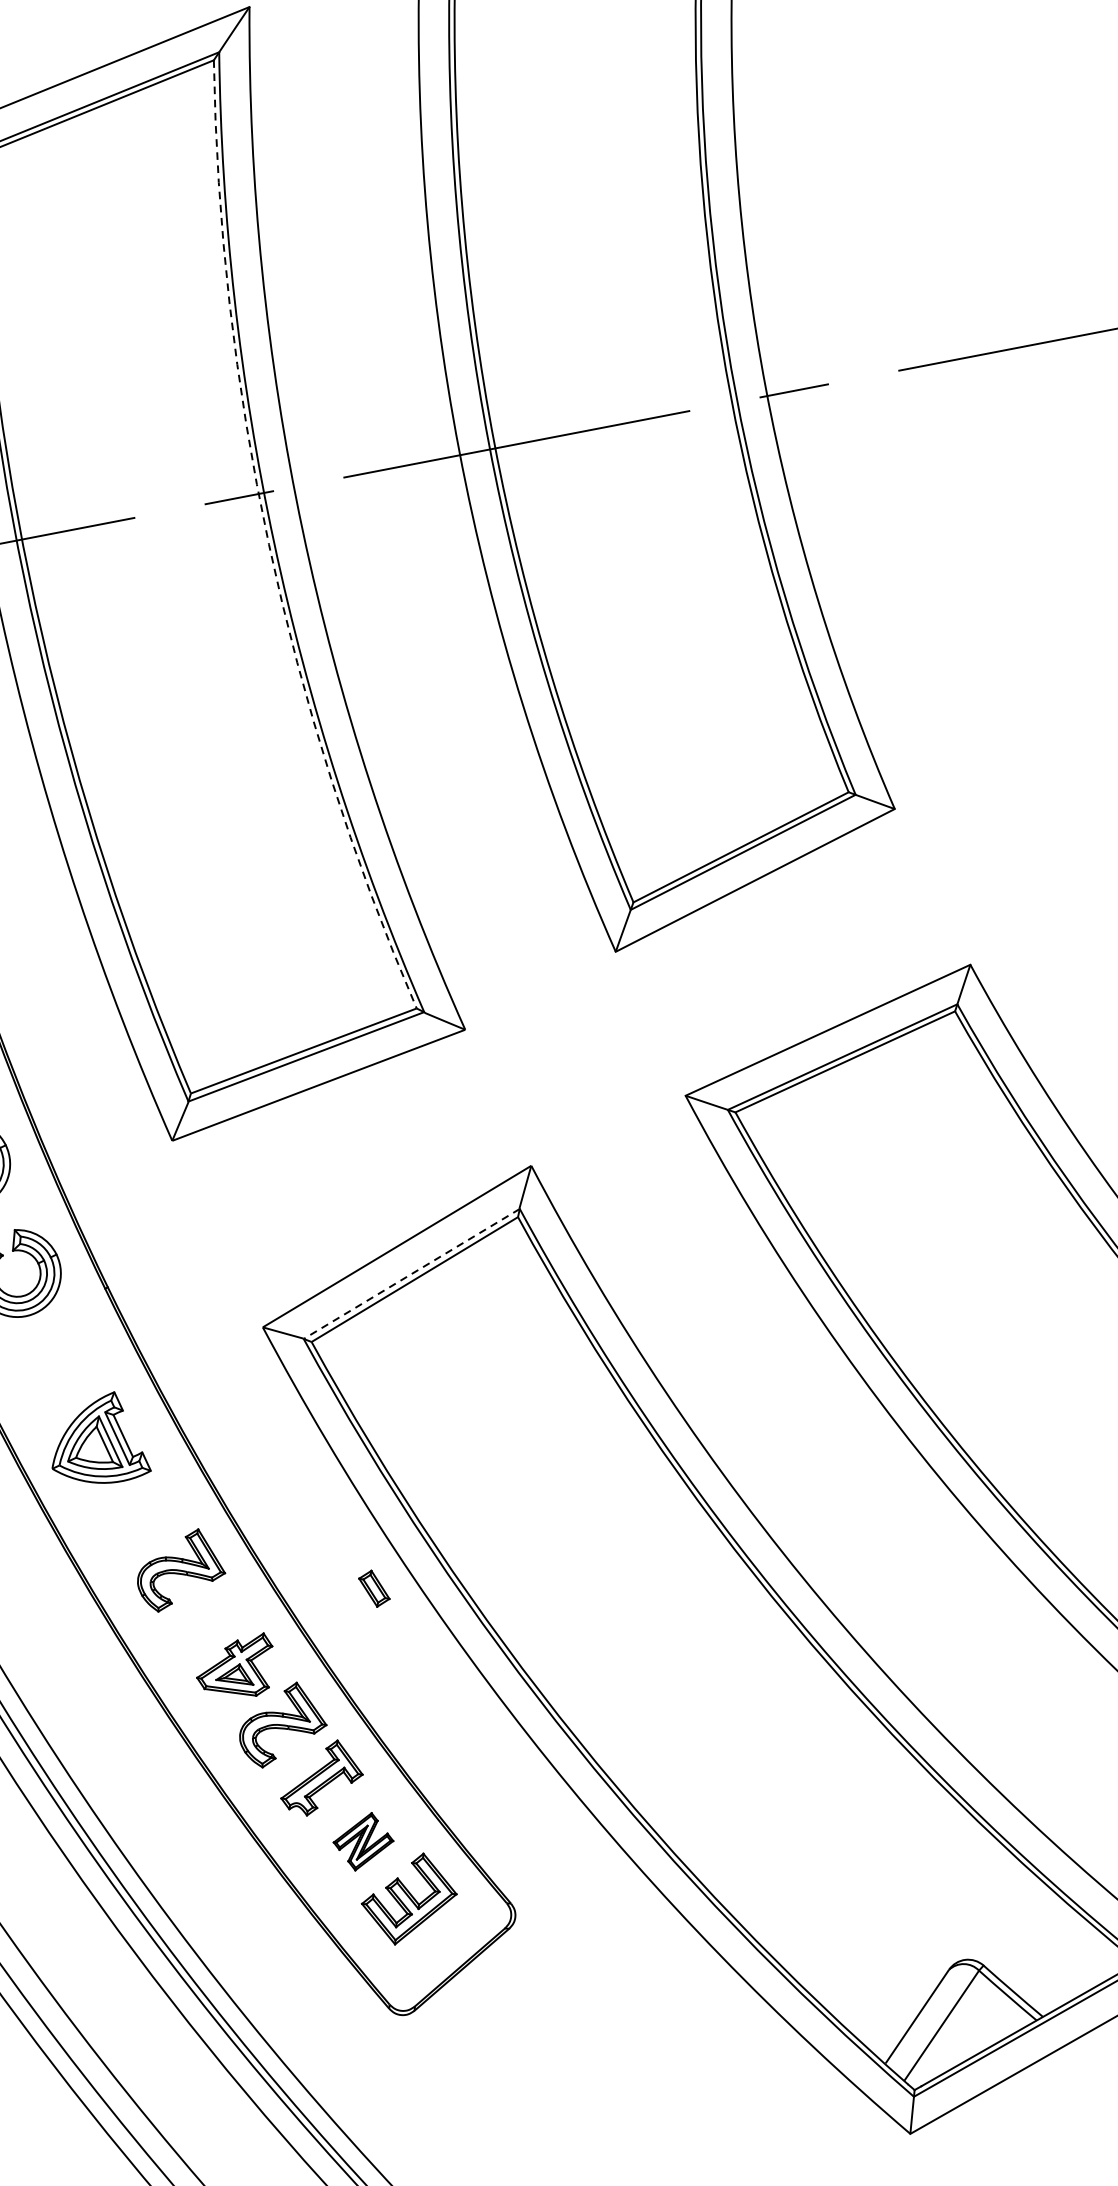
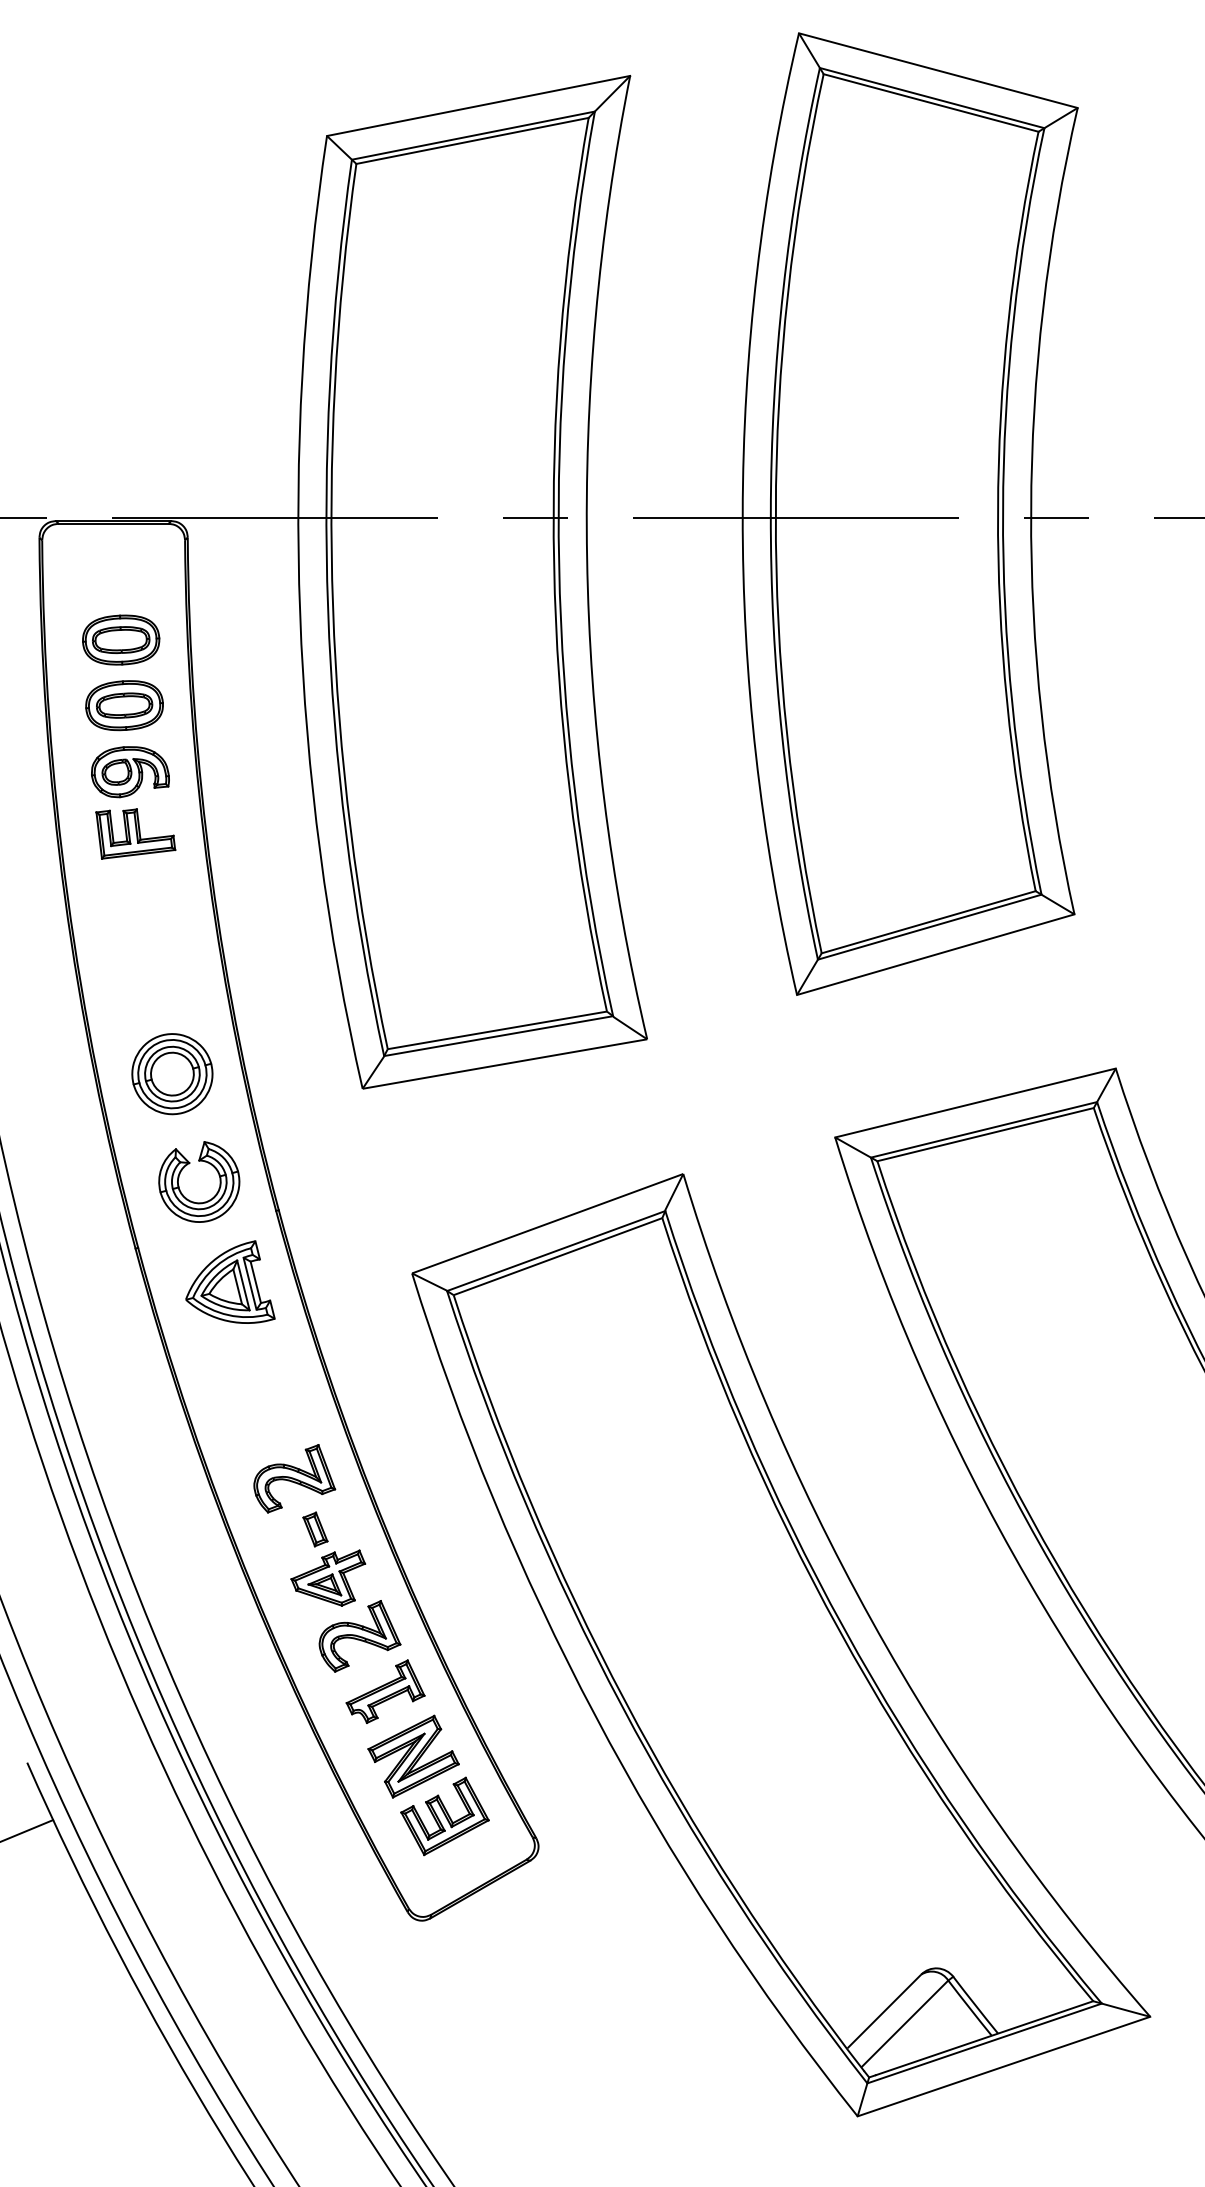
arc: (269, 544) -> (554, 565), dashed -> solid
line: (411, 1274) -> (555, 1251), dashed -> solid
part: (96, 1440) -> (230, 1281), moved
part: (374, 1588) -> (315, 1529), moved
part: (363, 1841) -> (413, 1756), size x1.67

